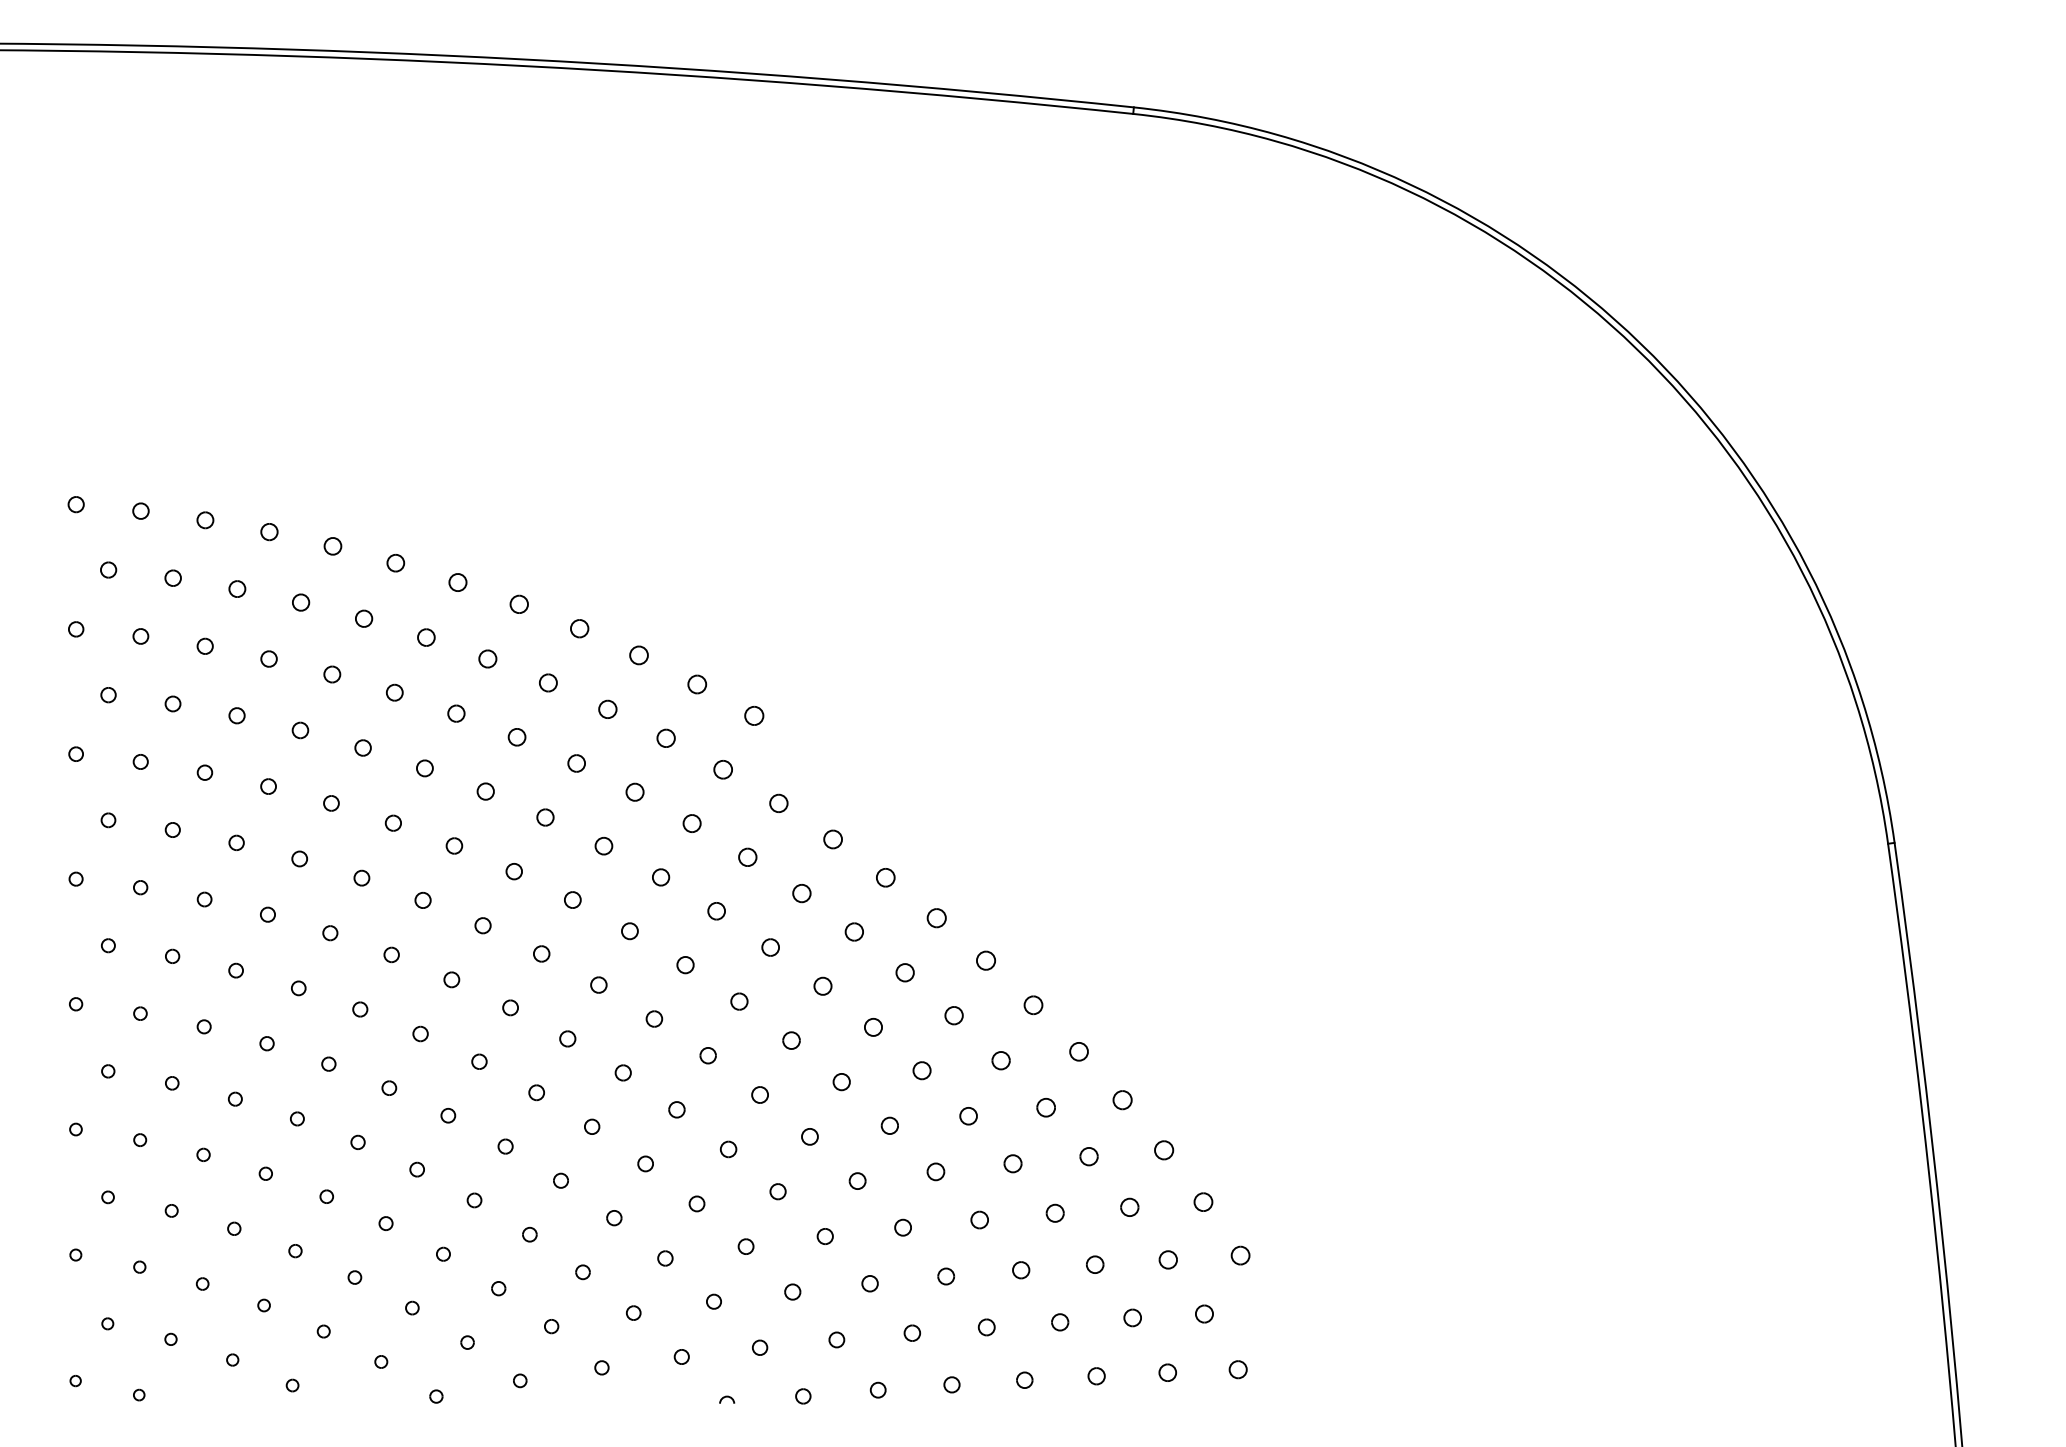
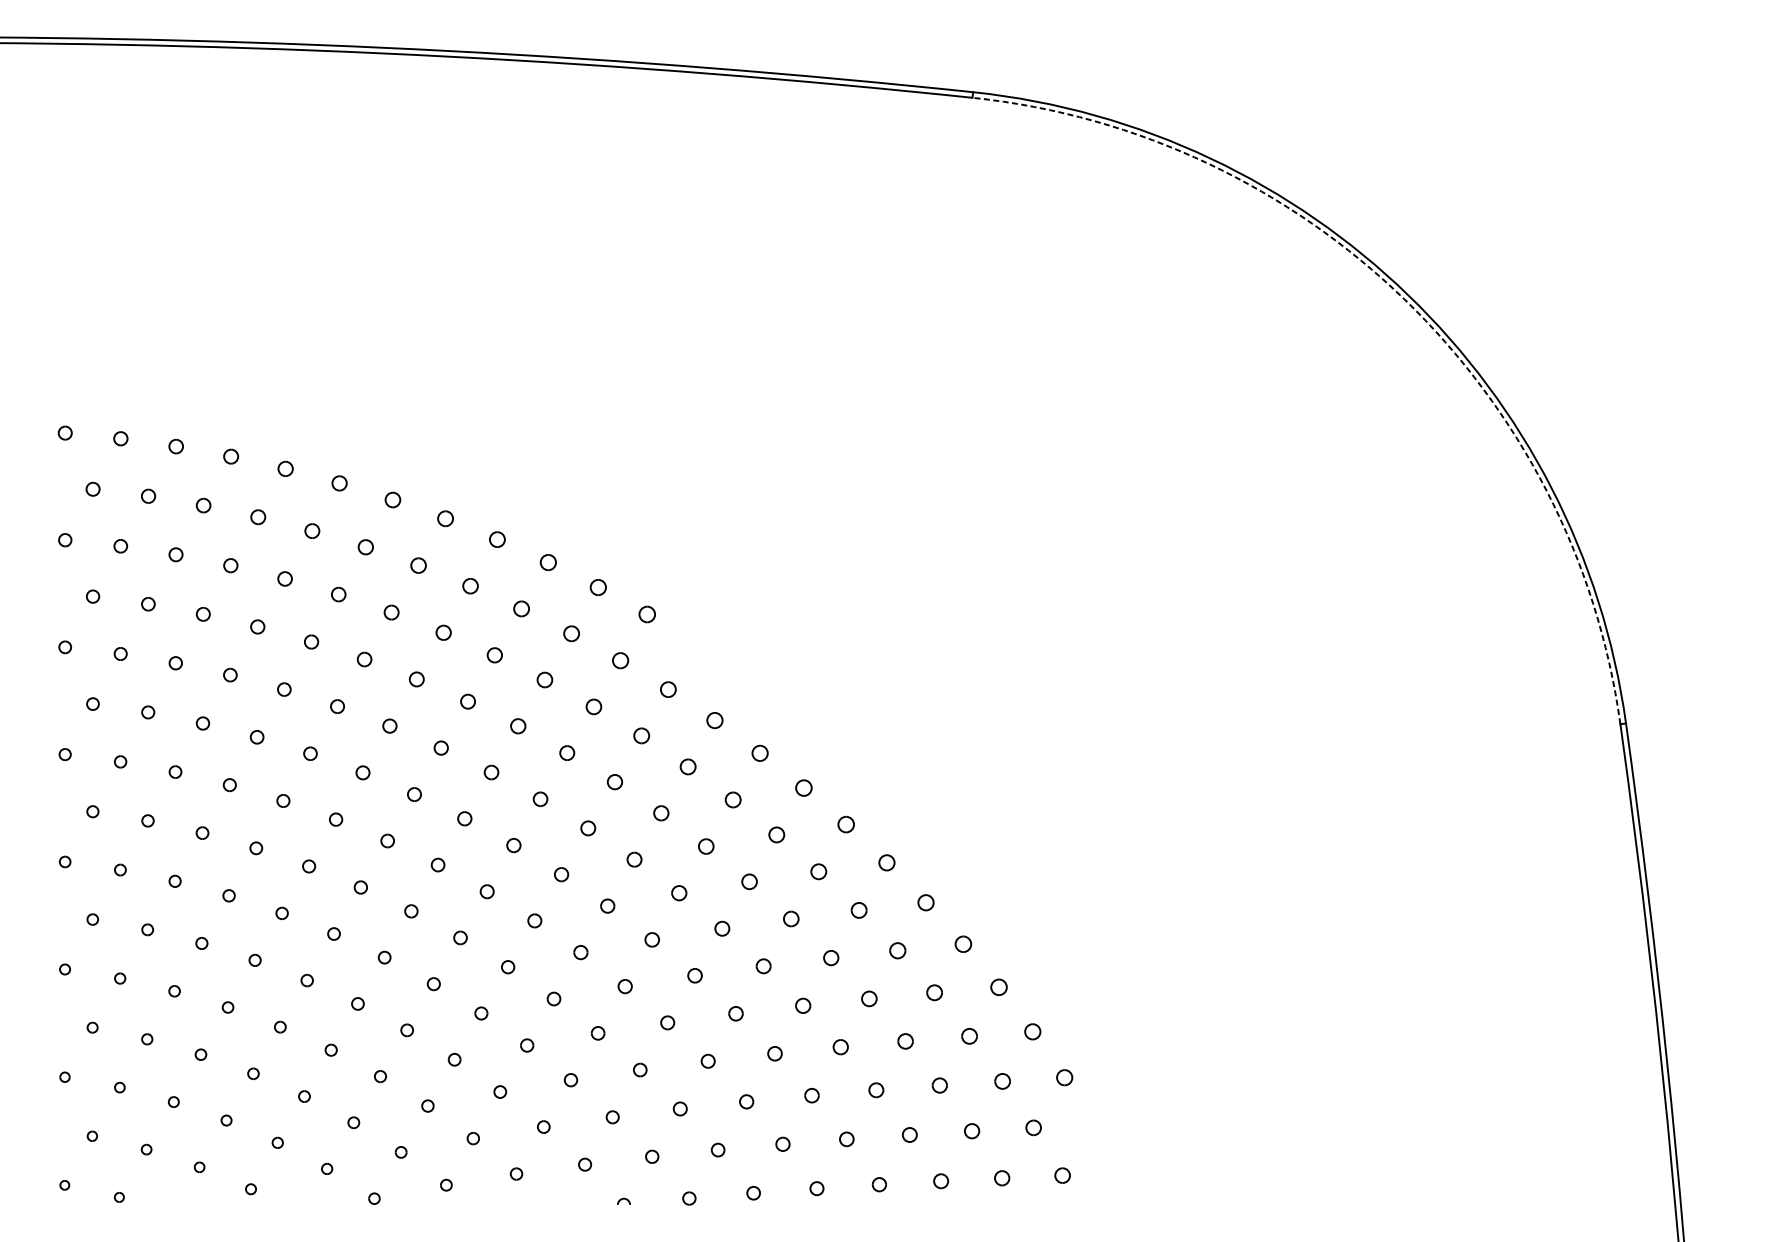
arc: (1636, 348) -> (1404, 299), solid -> dashed

